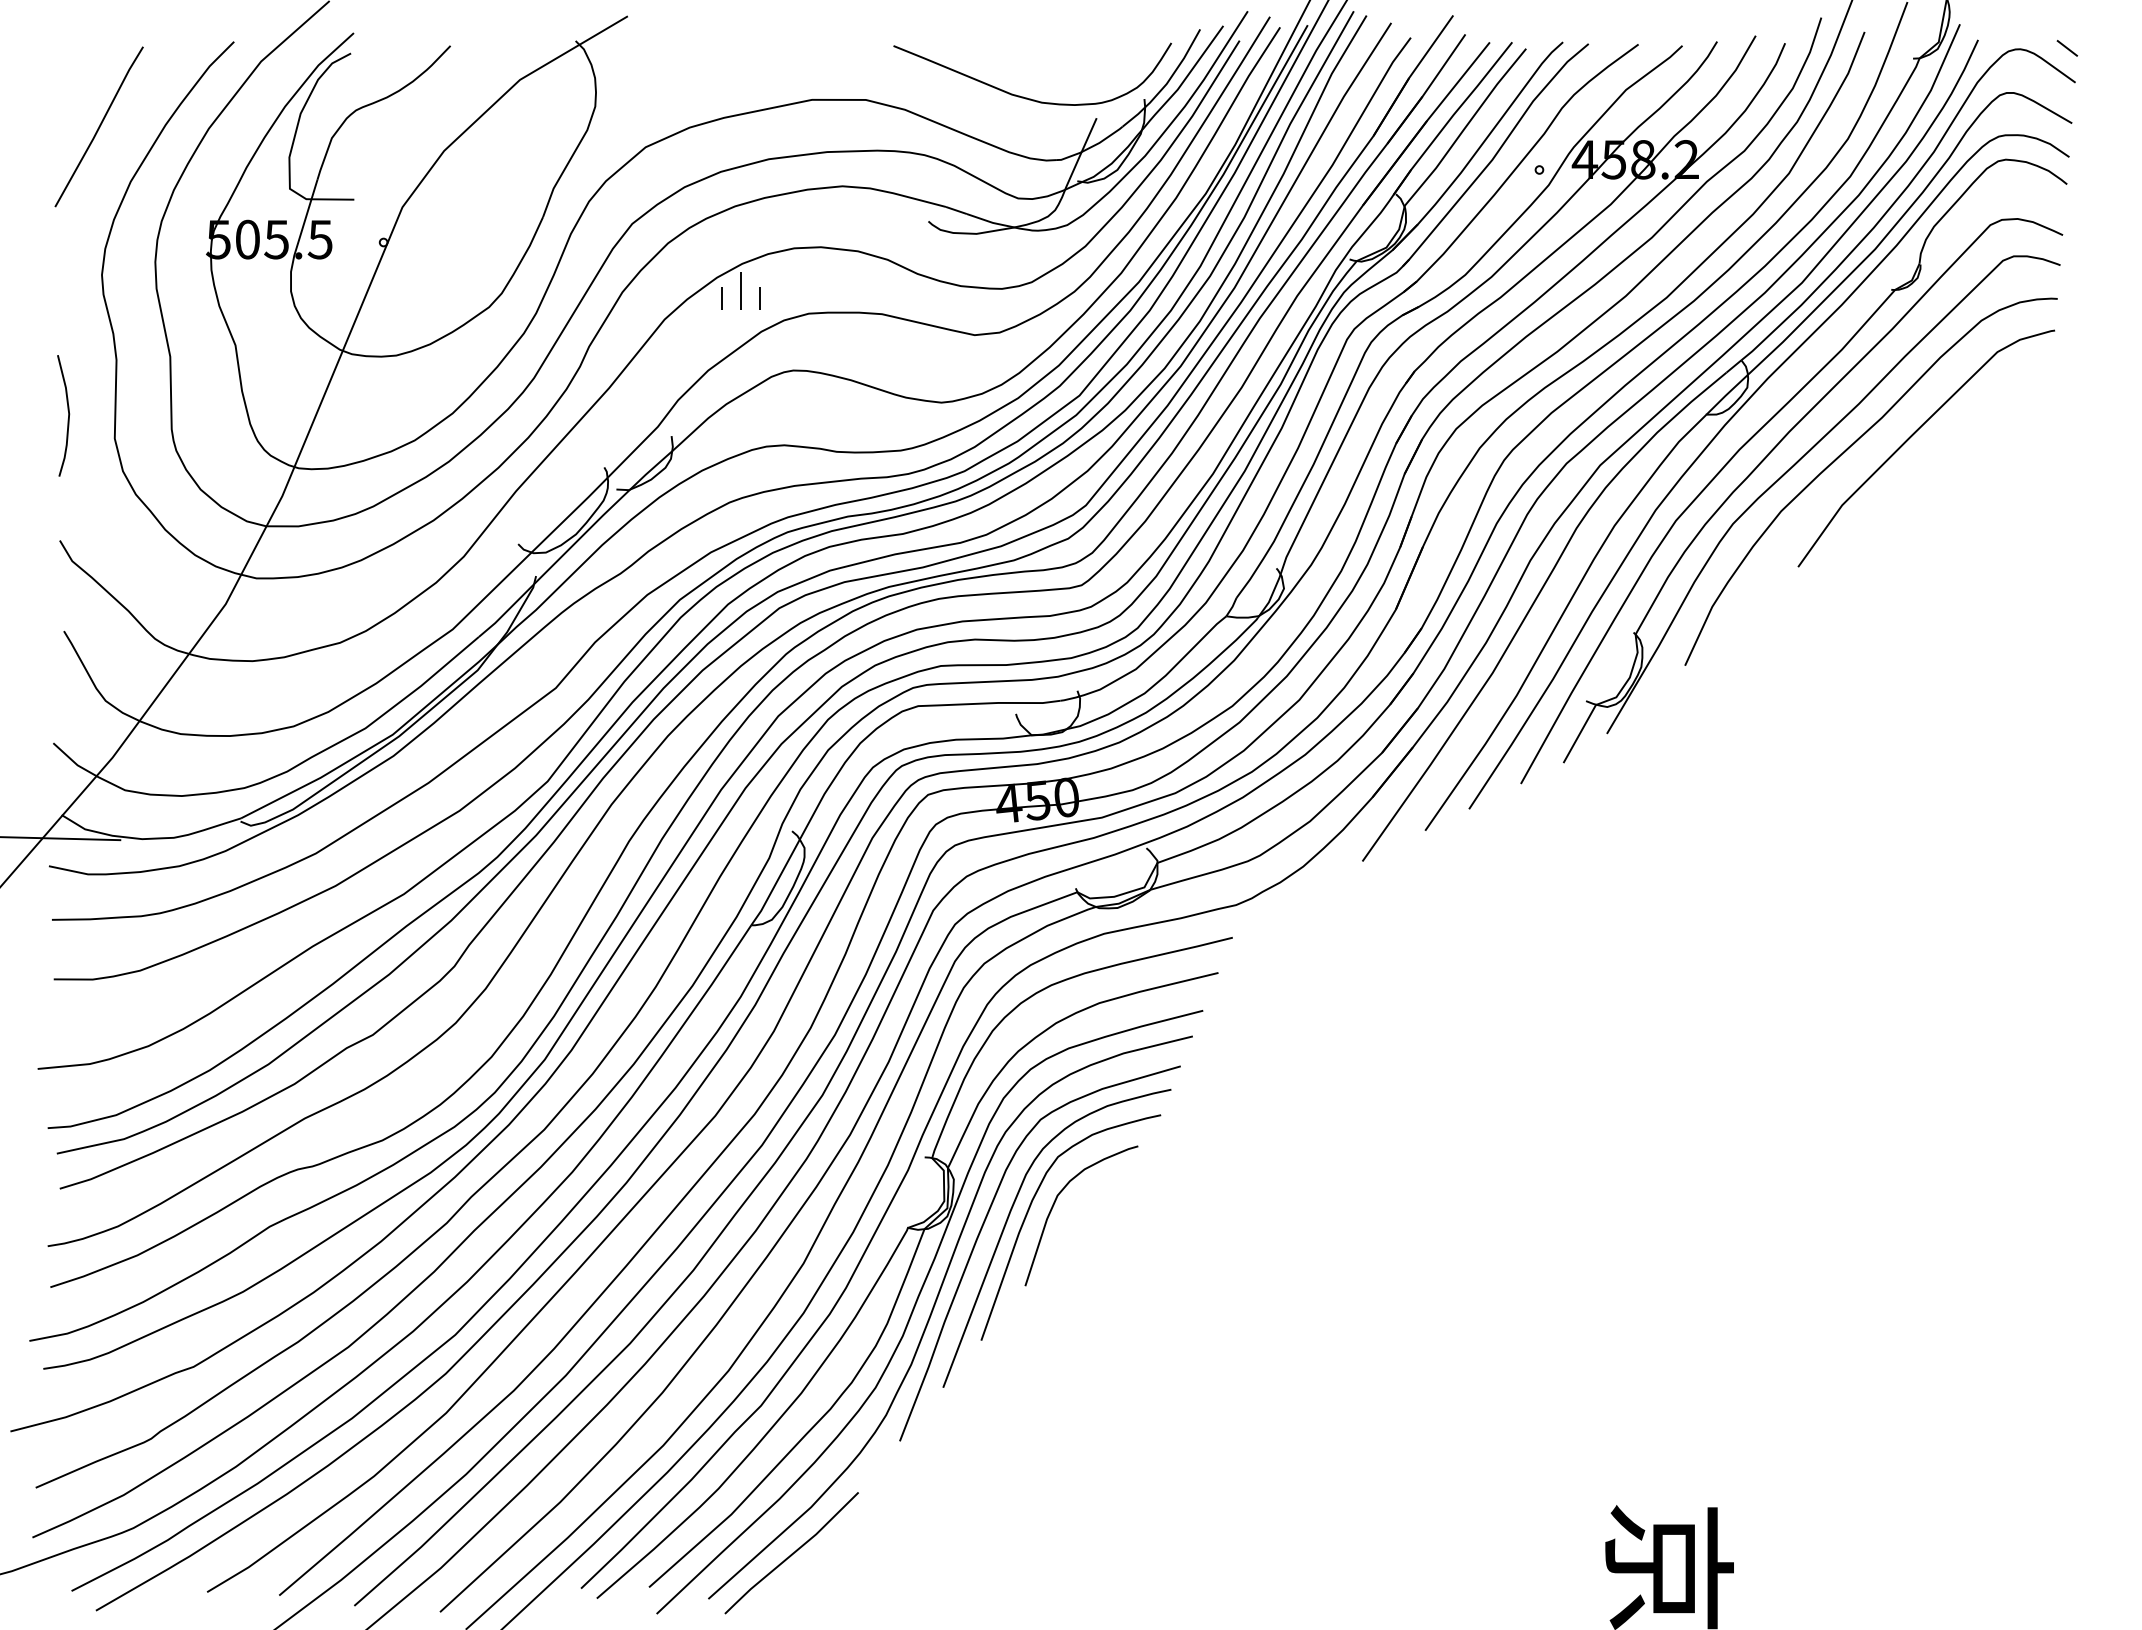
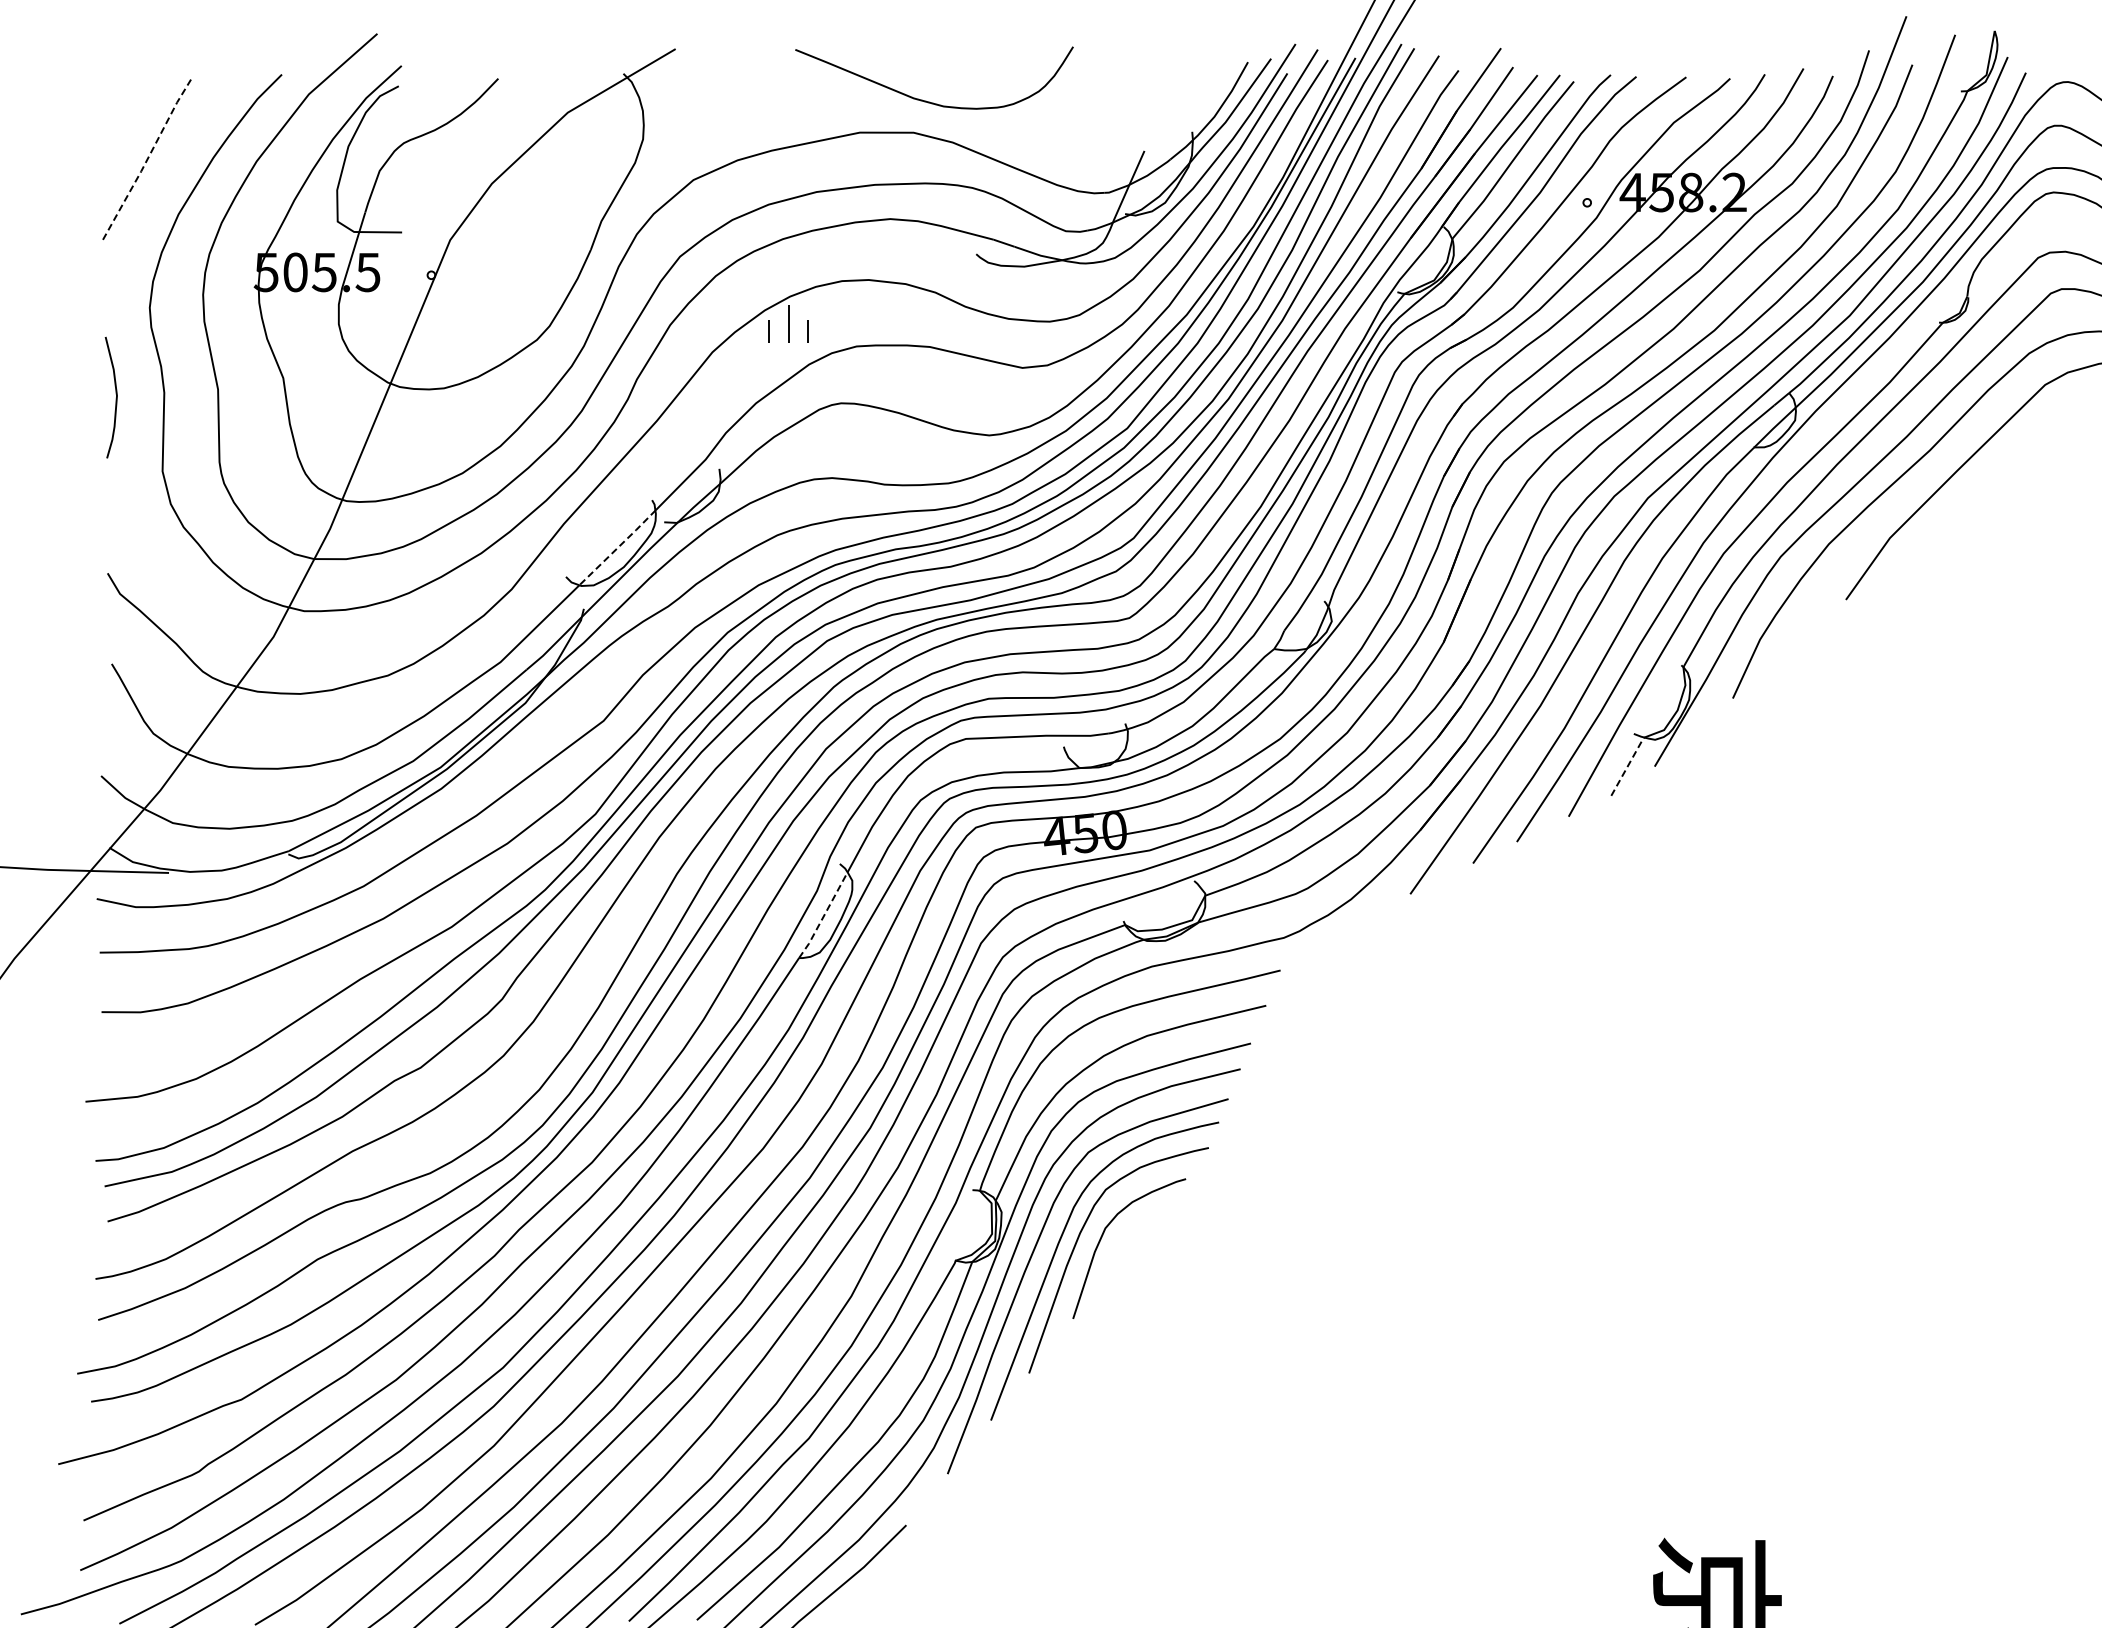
curve: (1027, 97) -> (929, 101), moved
line: (99, 127) -> (147, 160), solid -> dashed
curve: (68, 415) -> (116, 397), moved
line: (570, 514) -> (618, 547), solid -> dashed
line: (1580, 733) -> (1628, 766), solid -> dashed
line: (776, 883) -> (824, 916), solid -> dashed

